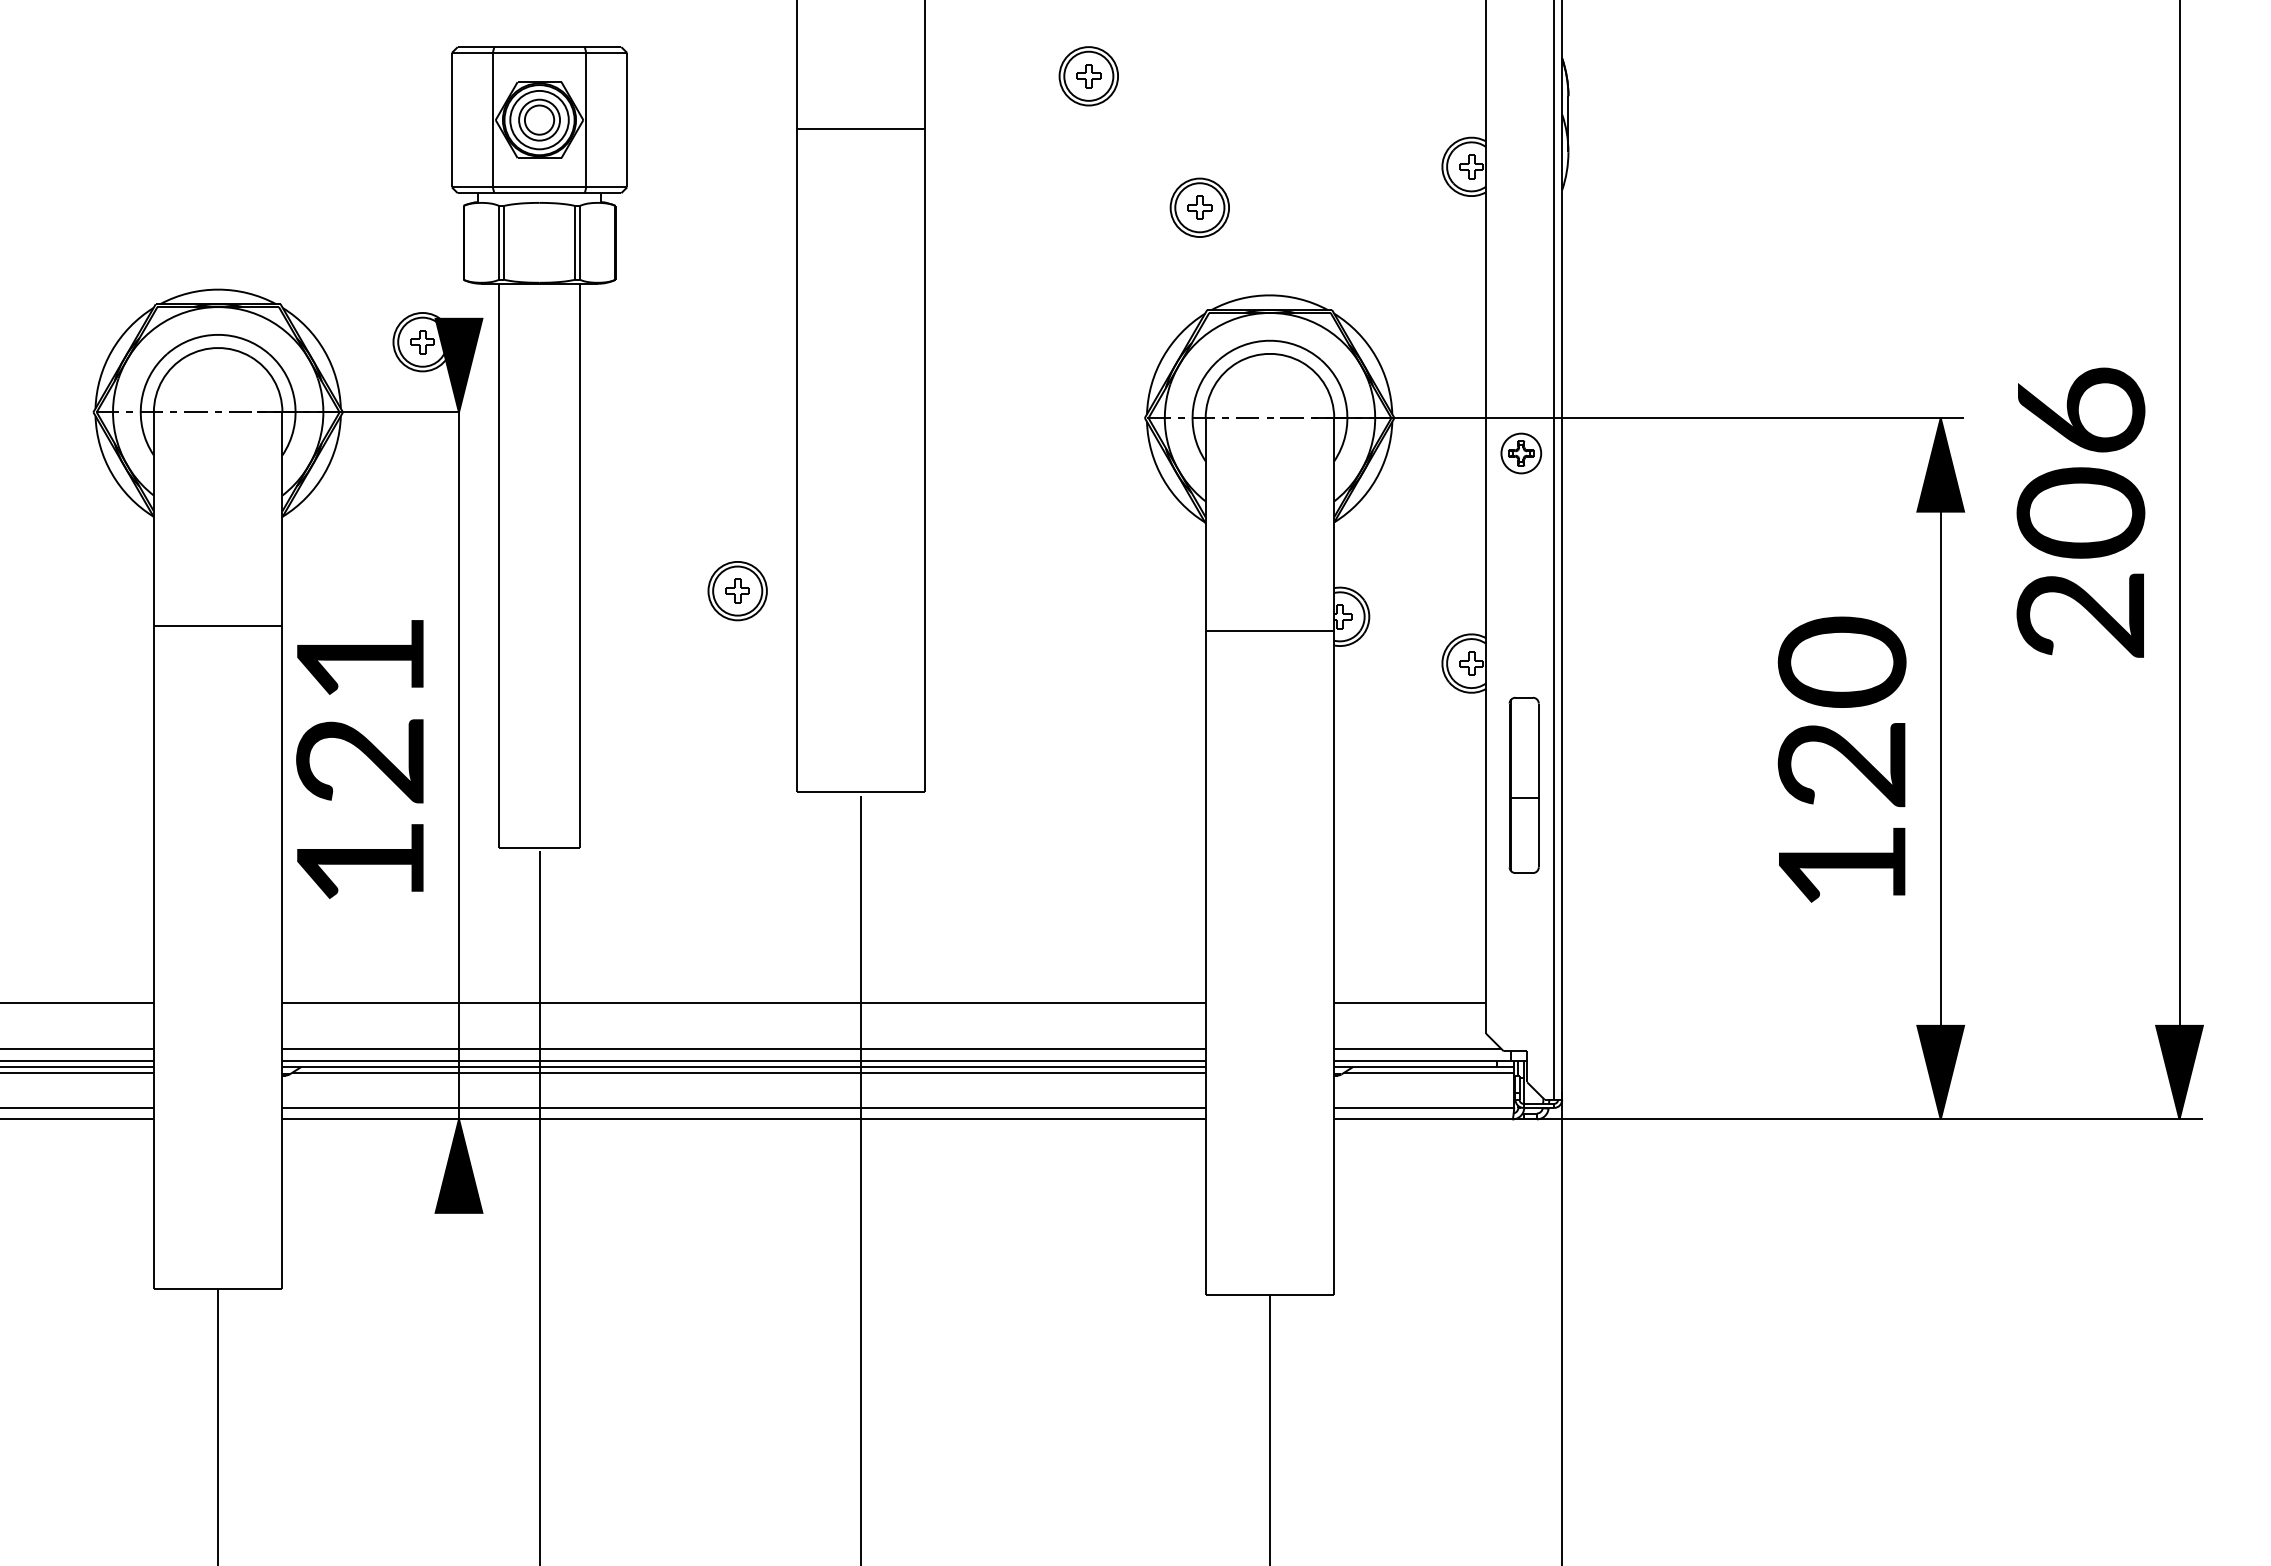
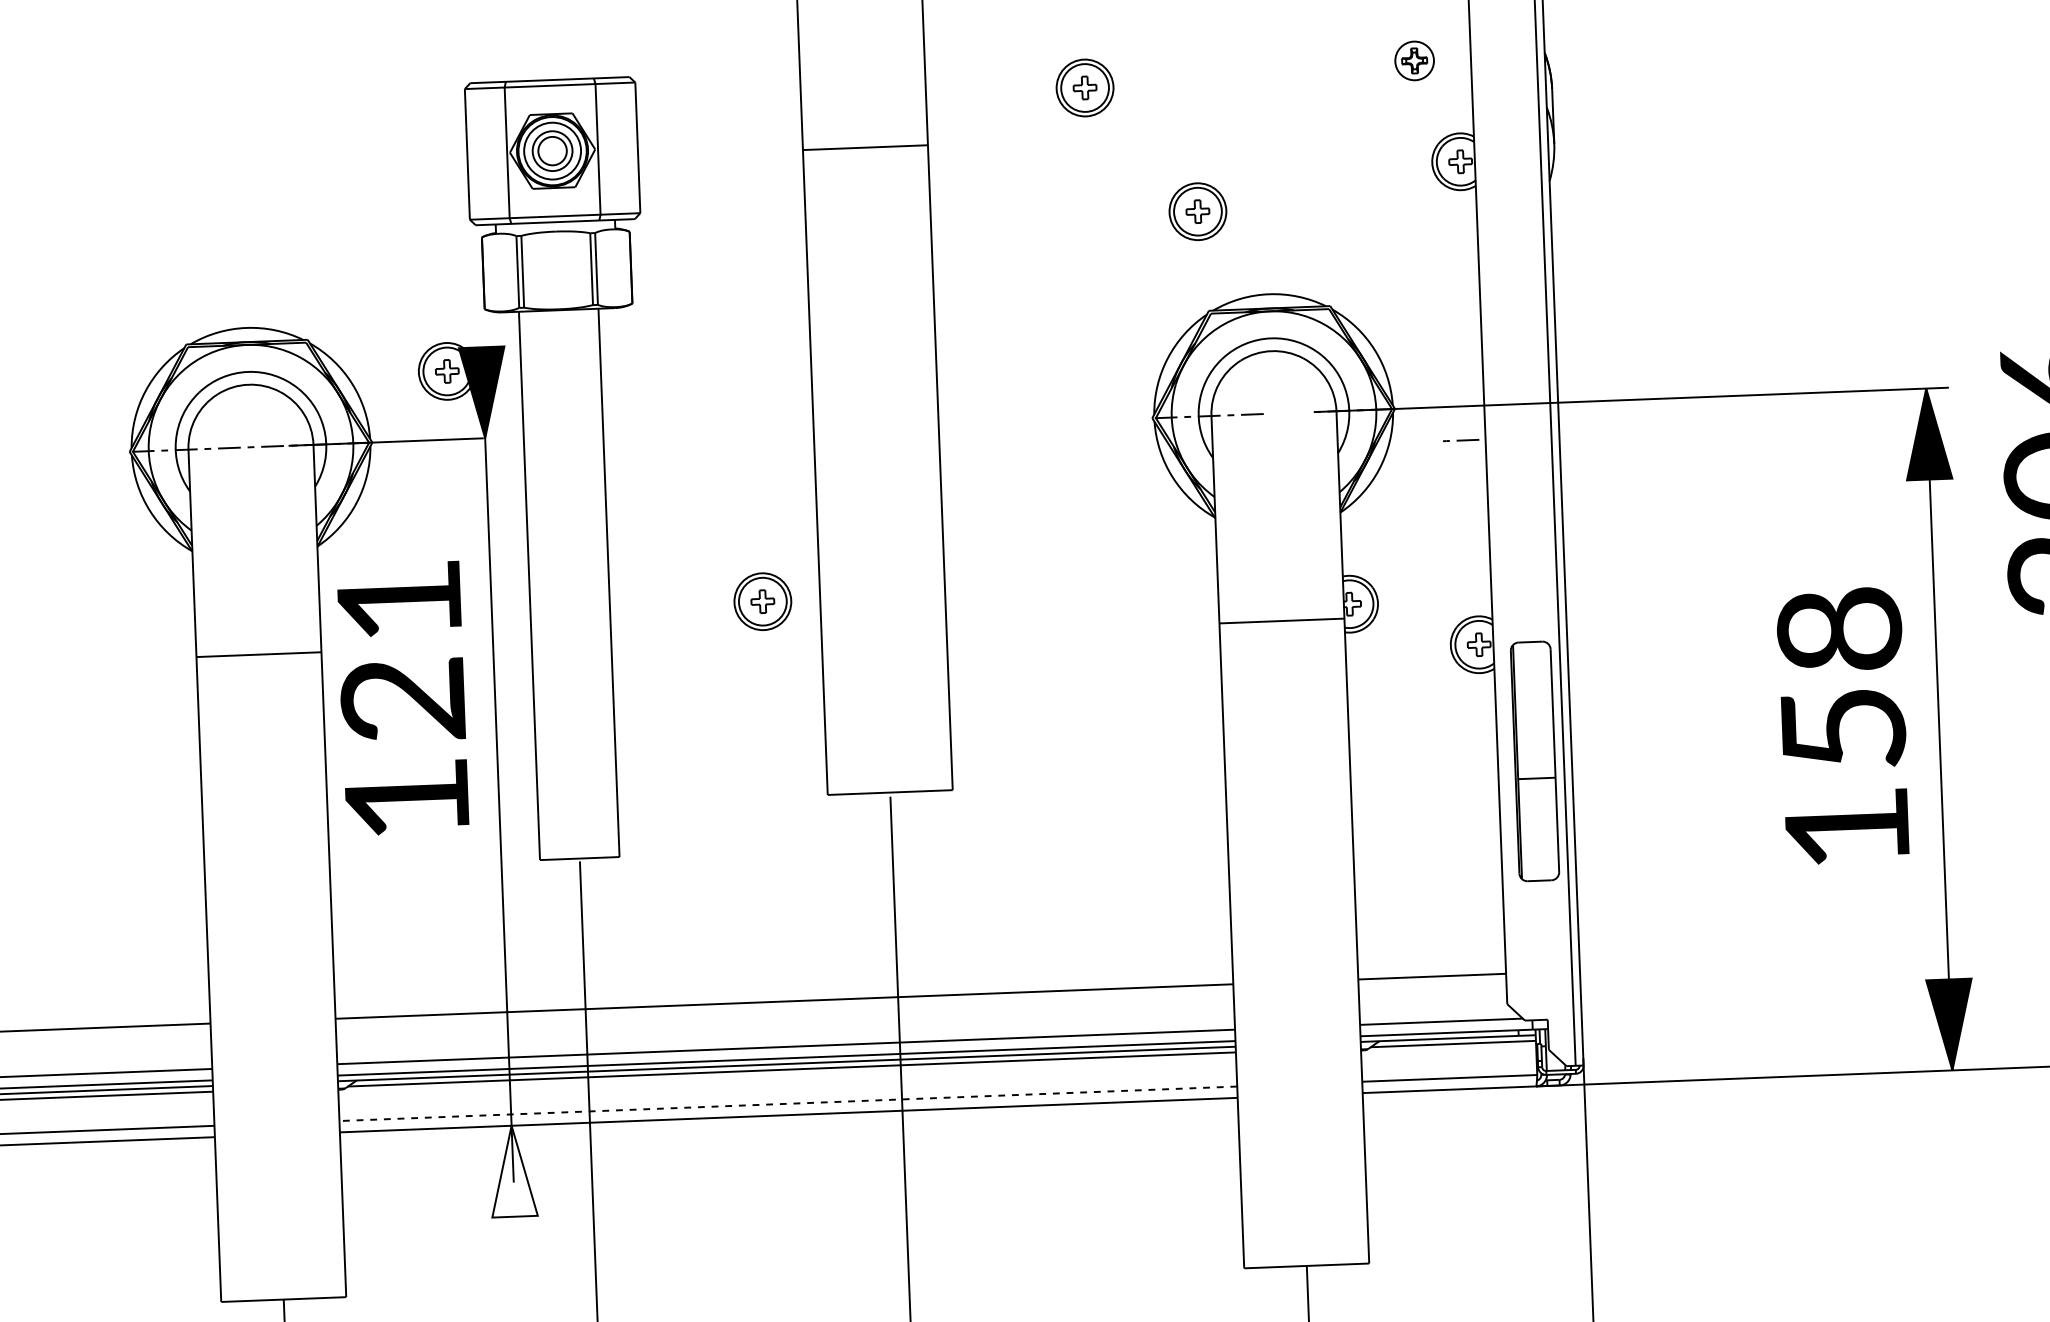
line: (1285, 417) -> (1461, 439), moved
part: (1521, 453) -> (1414, 60), moved
text: (1841, 711) -> (1840, 677), 120 -> 158
text: (359, 759) -> (402, 698), moved
part: (1523, 784) -> (1534, 760), size x1.4
line: (744, 1107) -> (788, 1103), solid -> dashed
fill: (458, 1165) -> (512, 1170), removed

